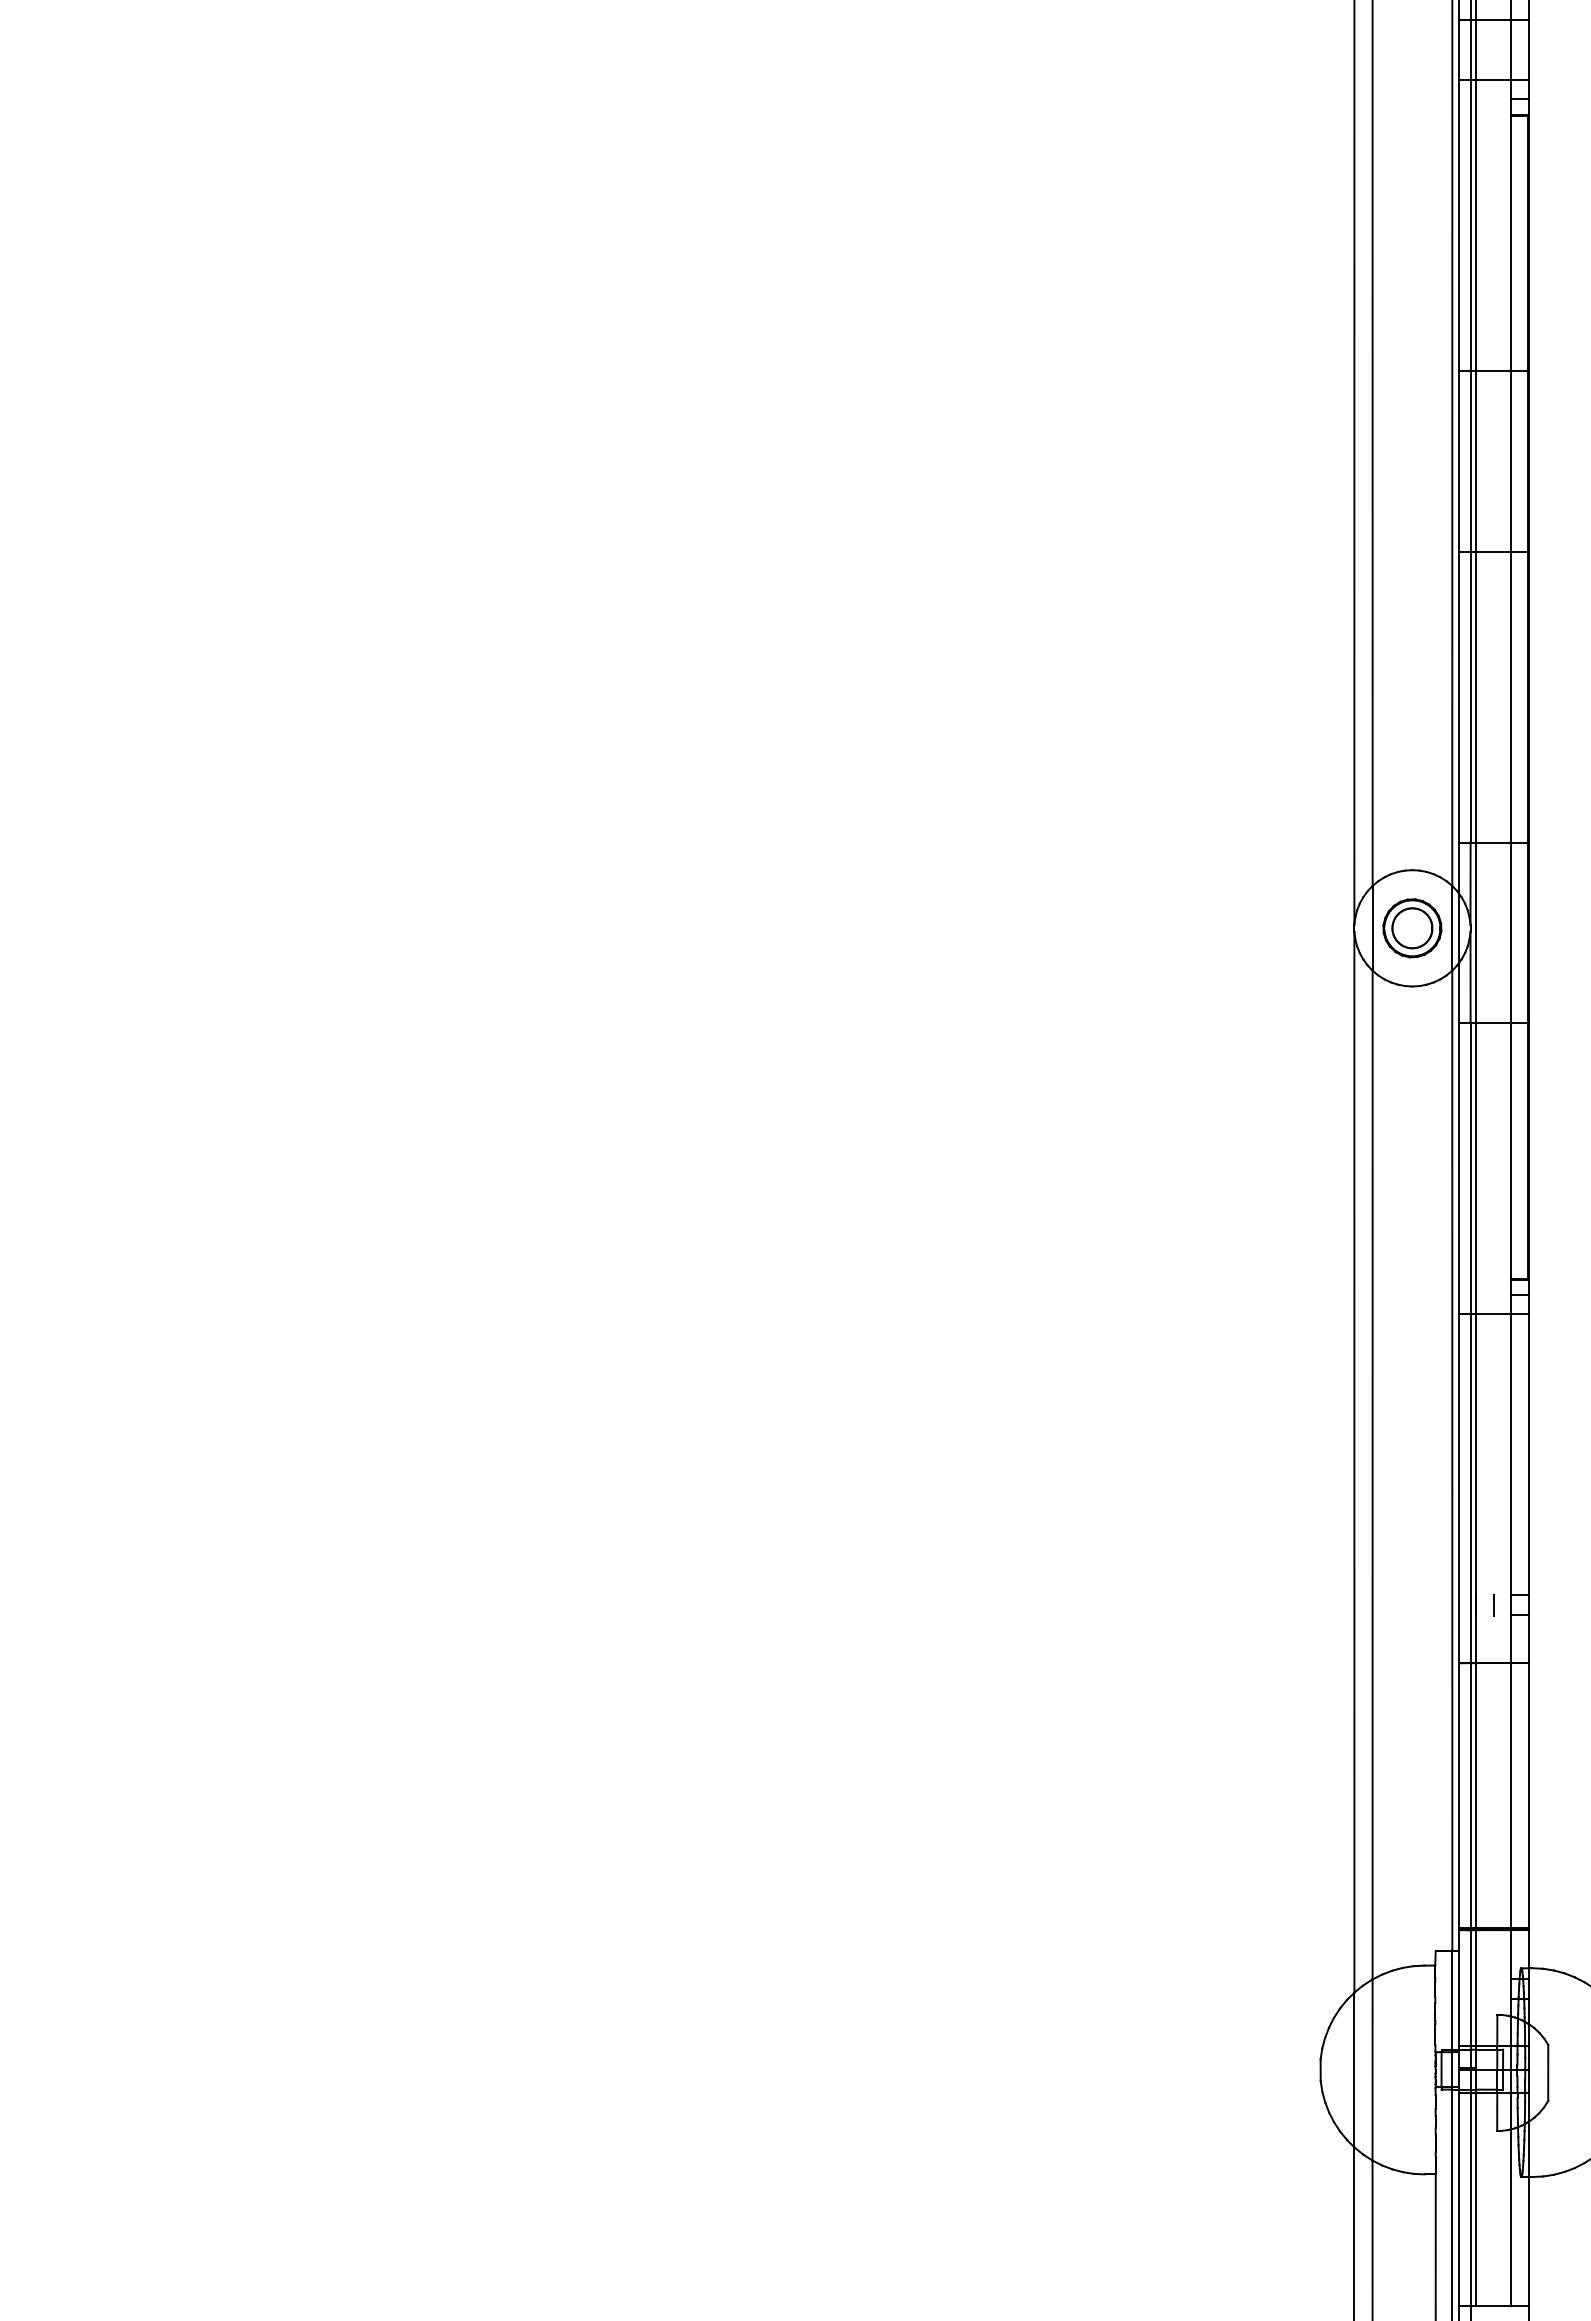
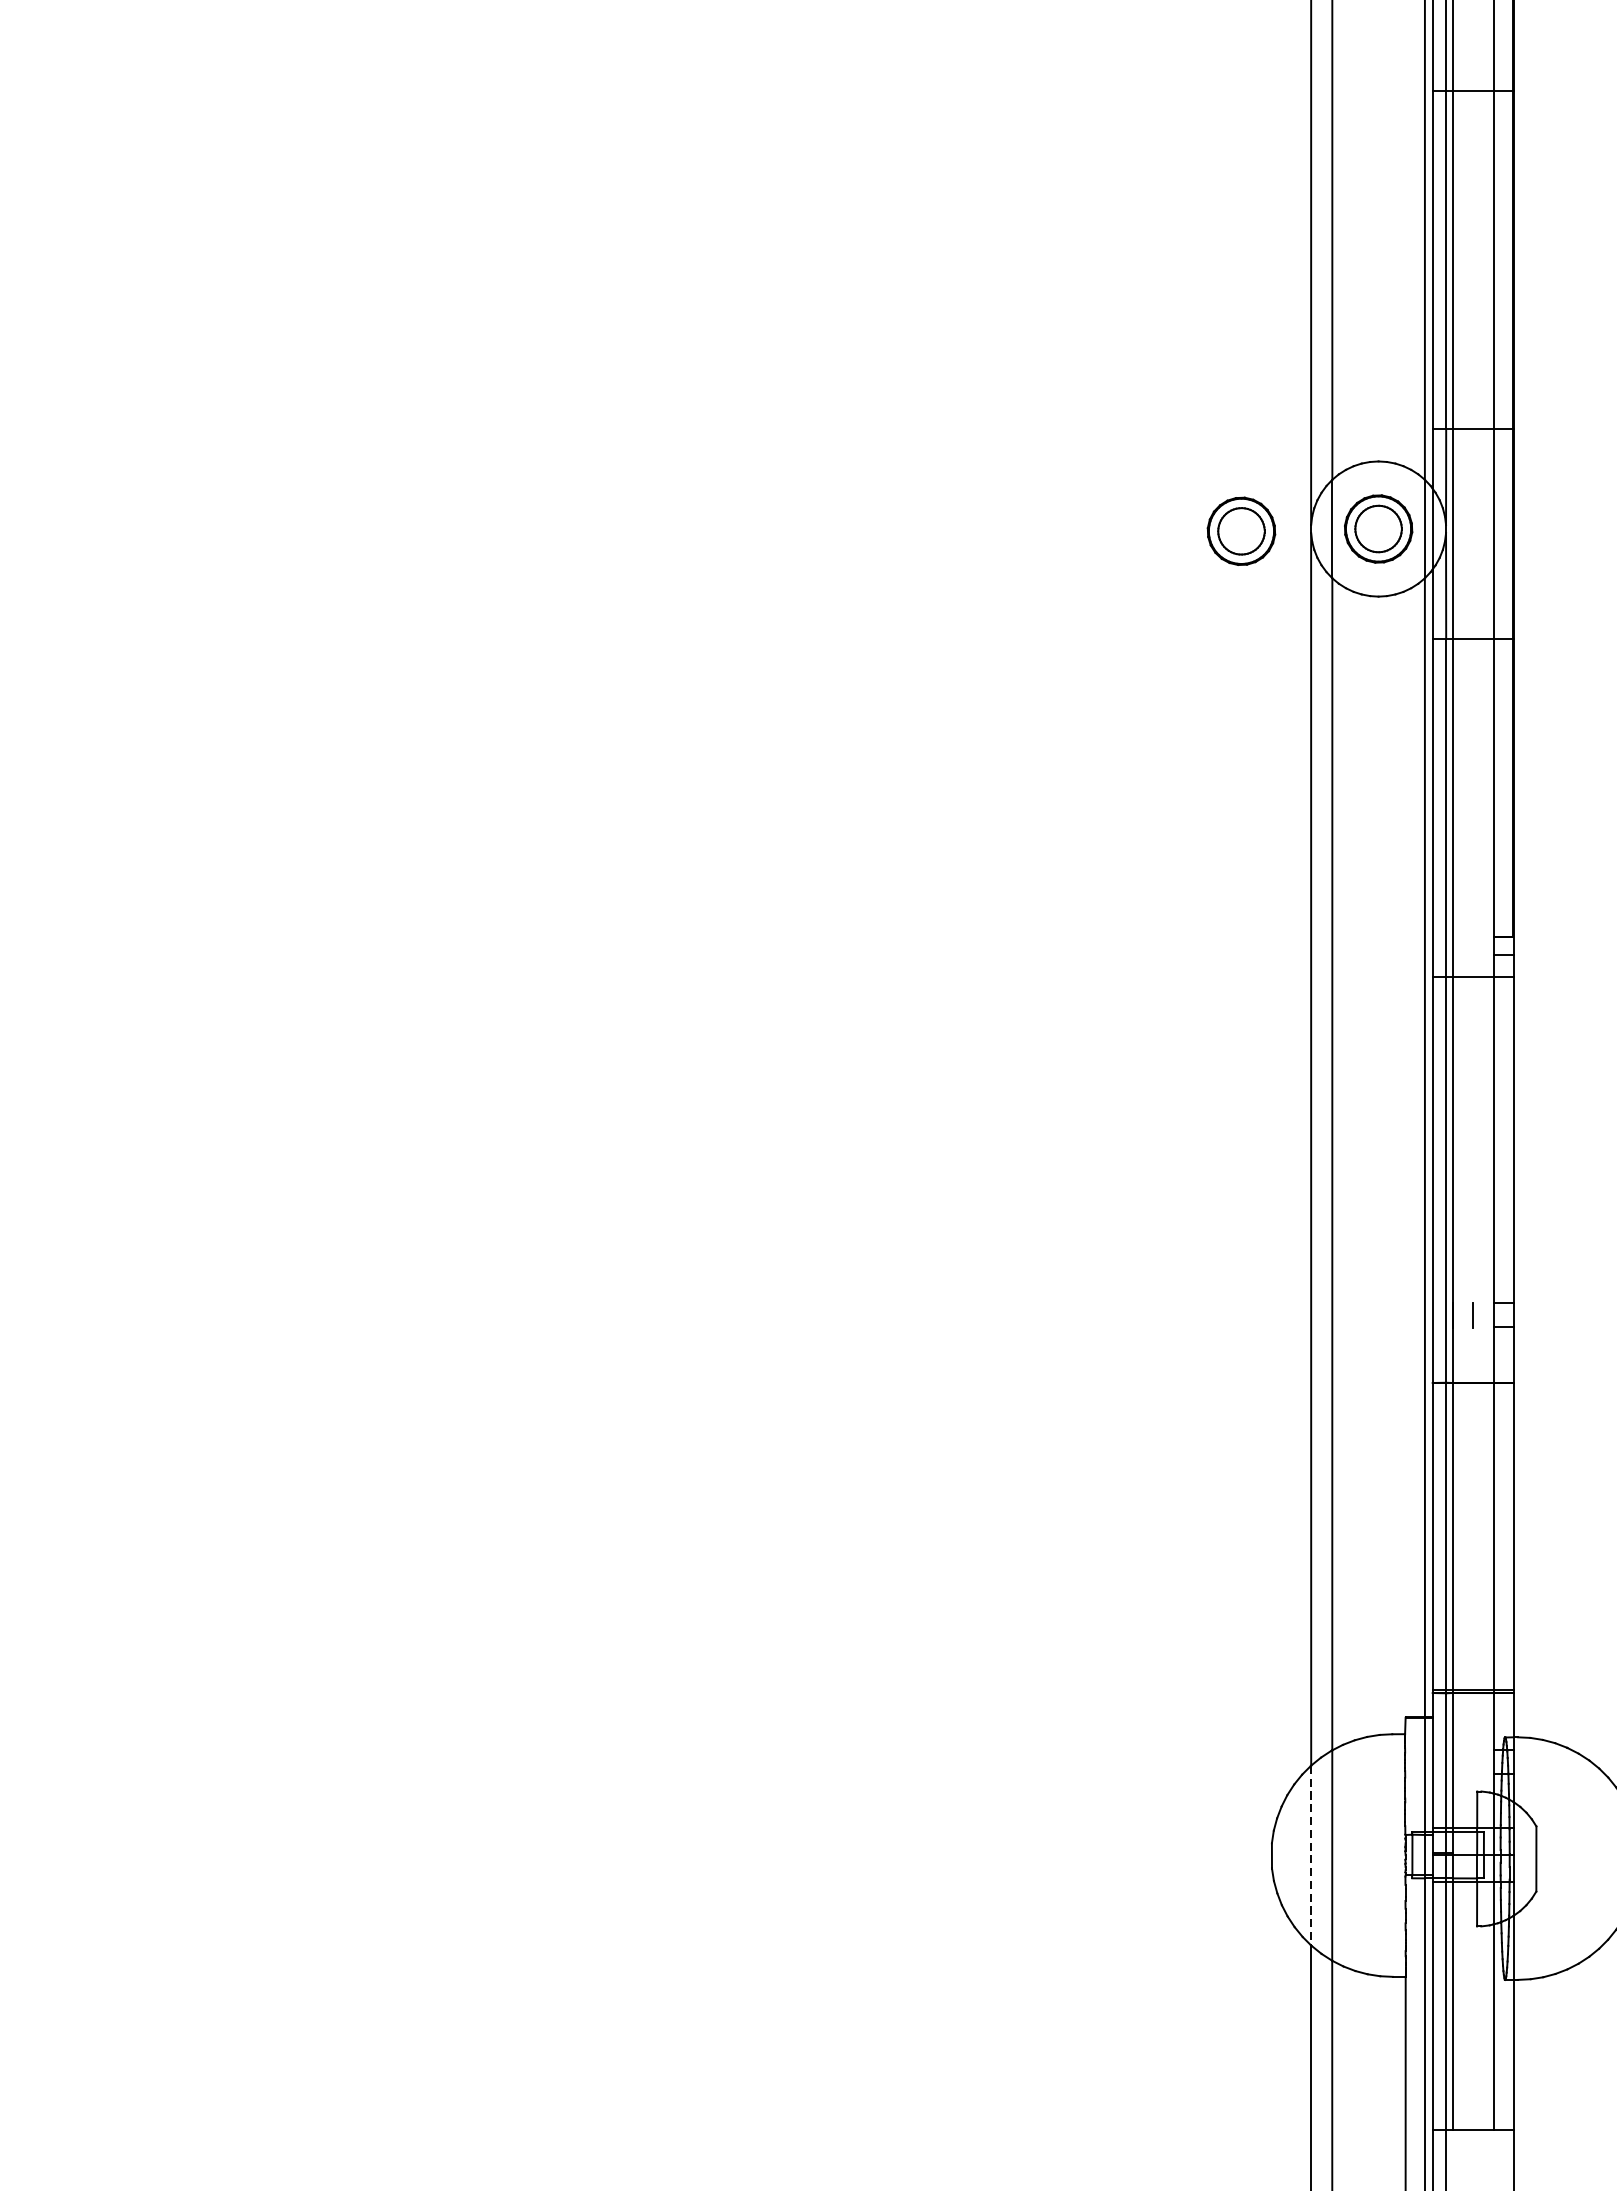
part: (1294, 930) -> (1241, 531), added
line: (1354, 2070) -> (1311, 1856), solid -> dashed

